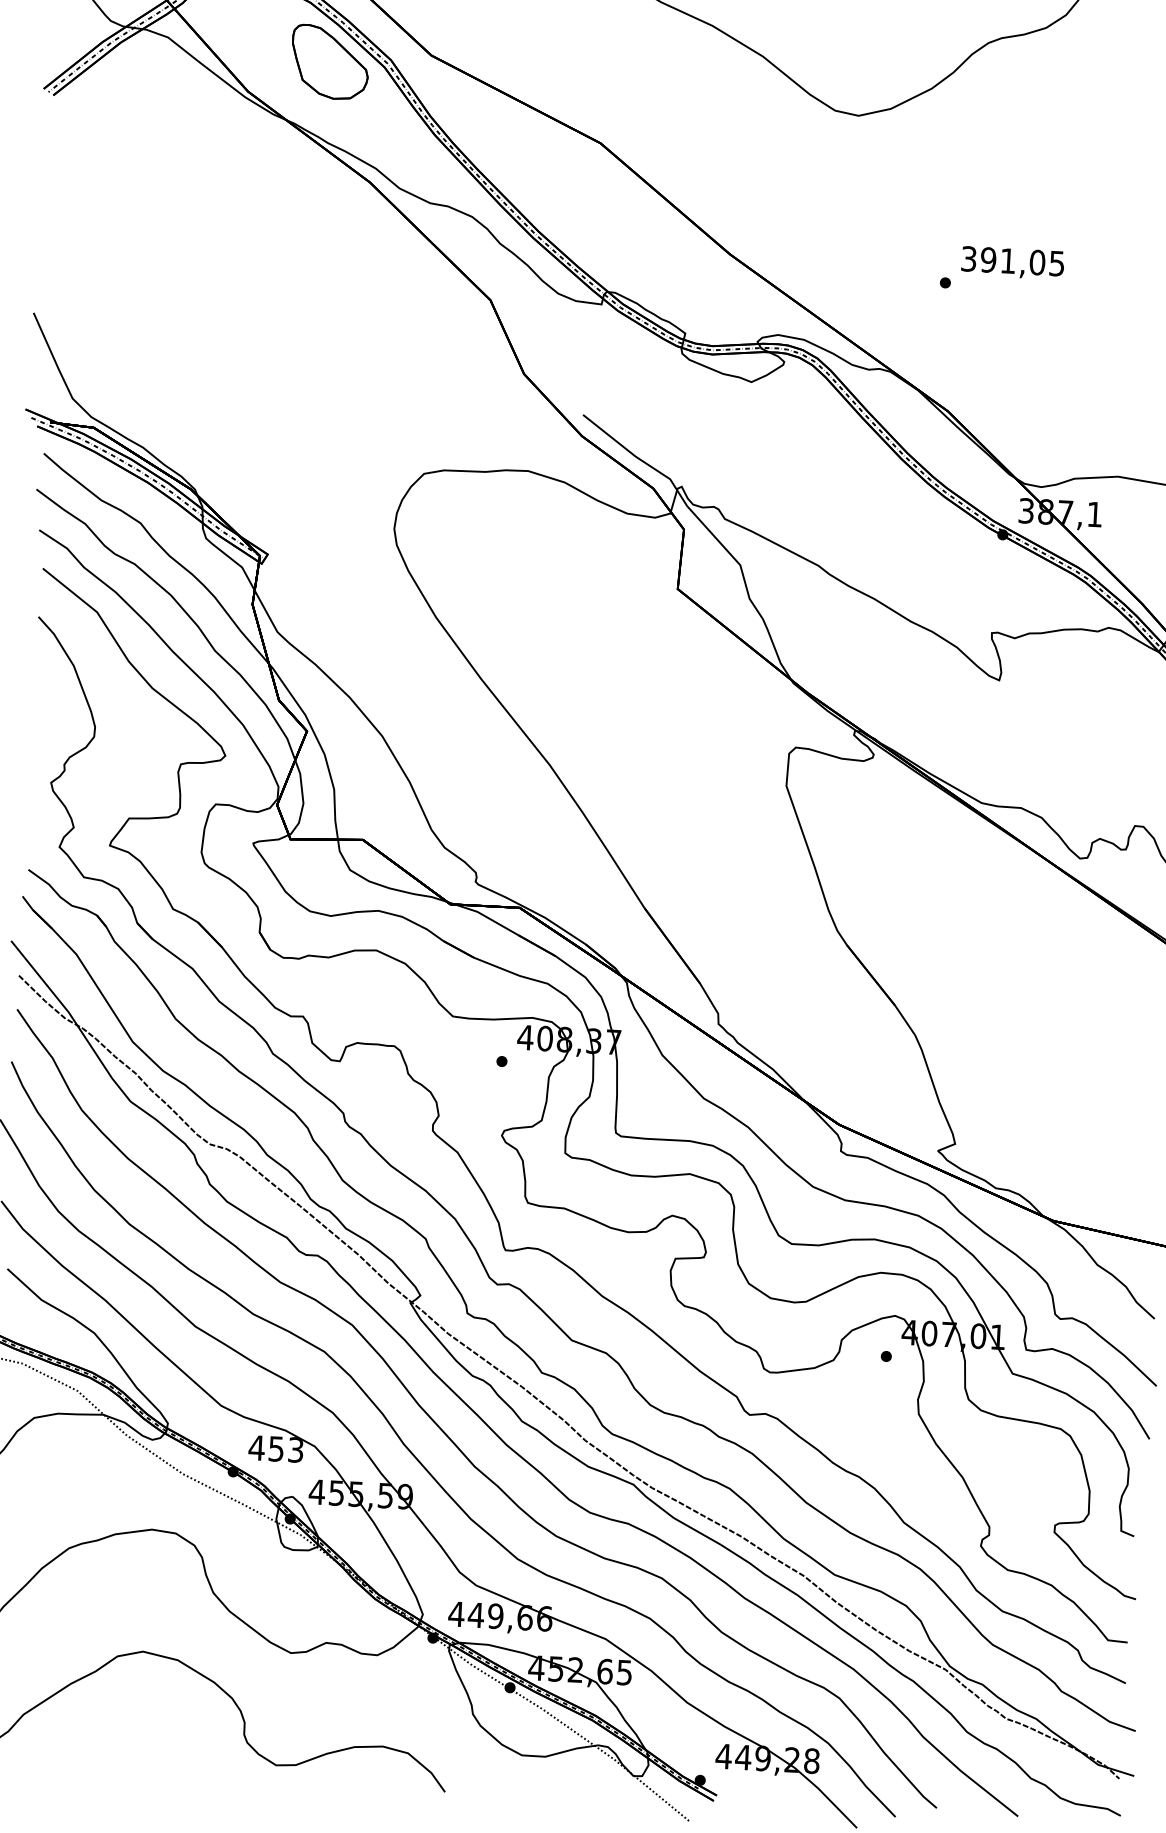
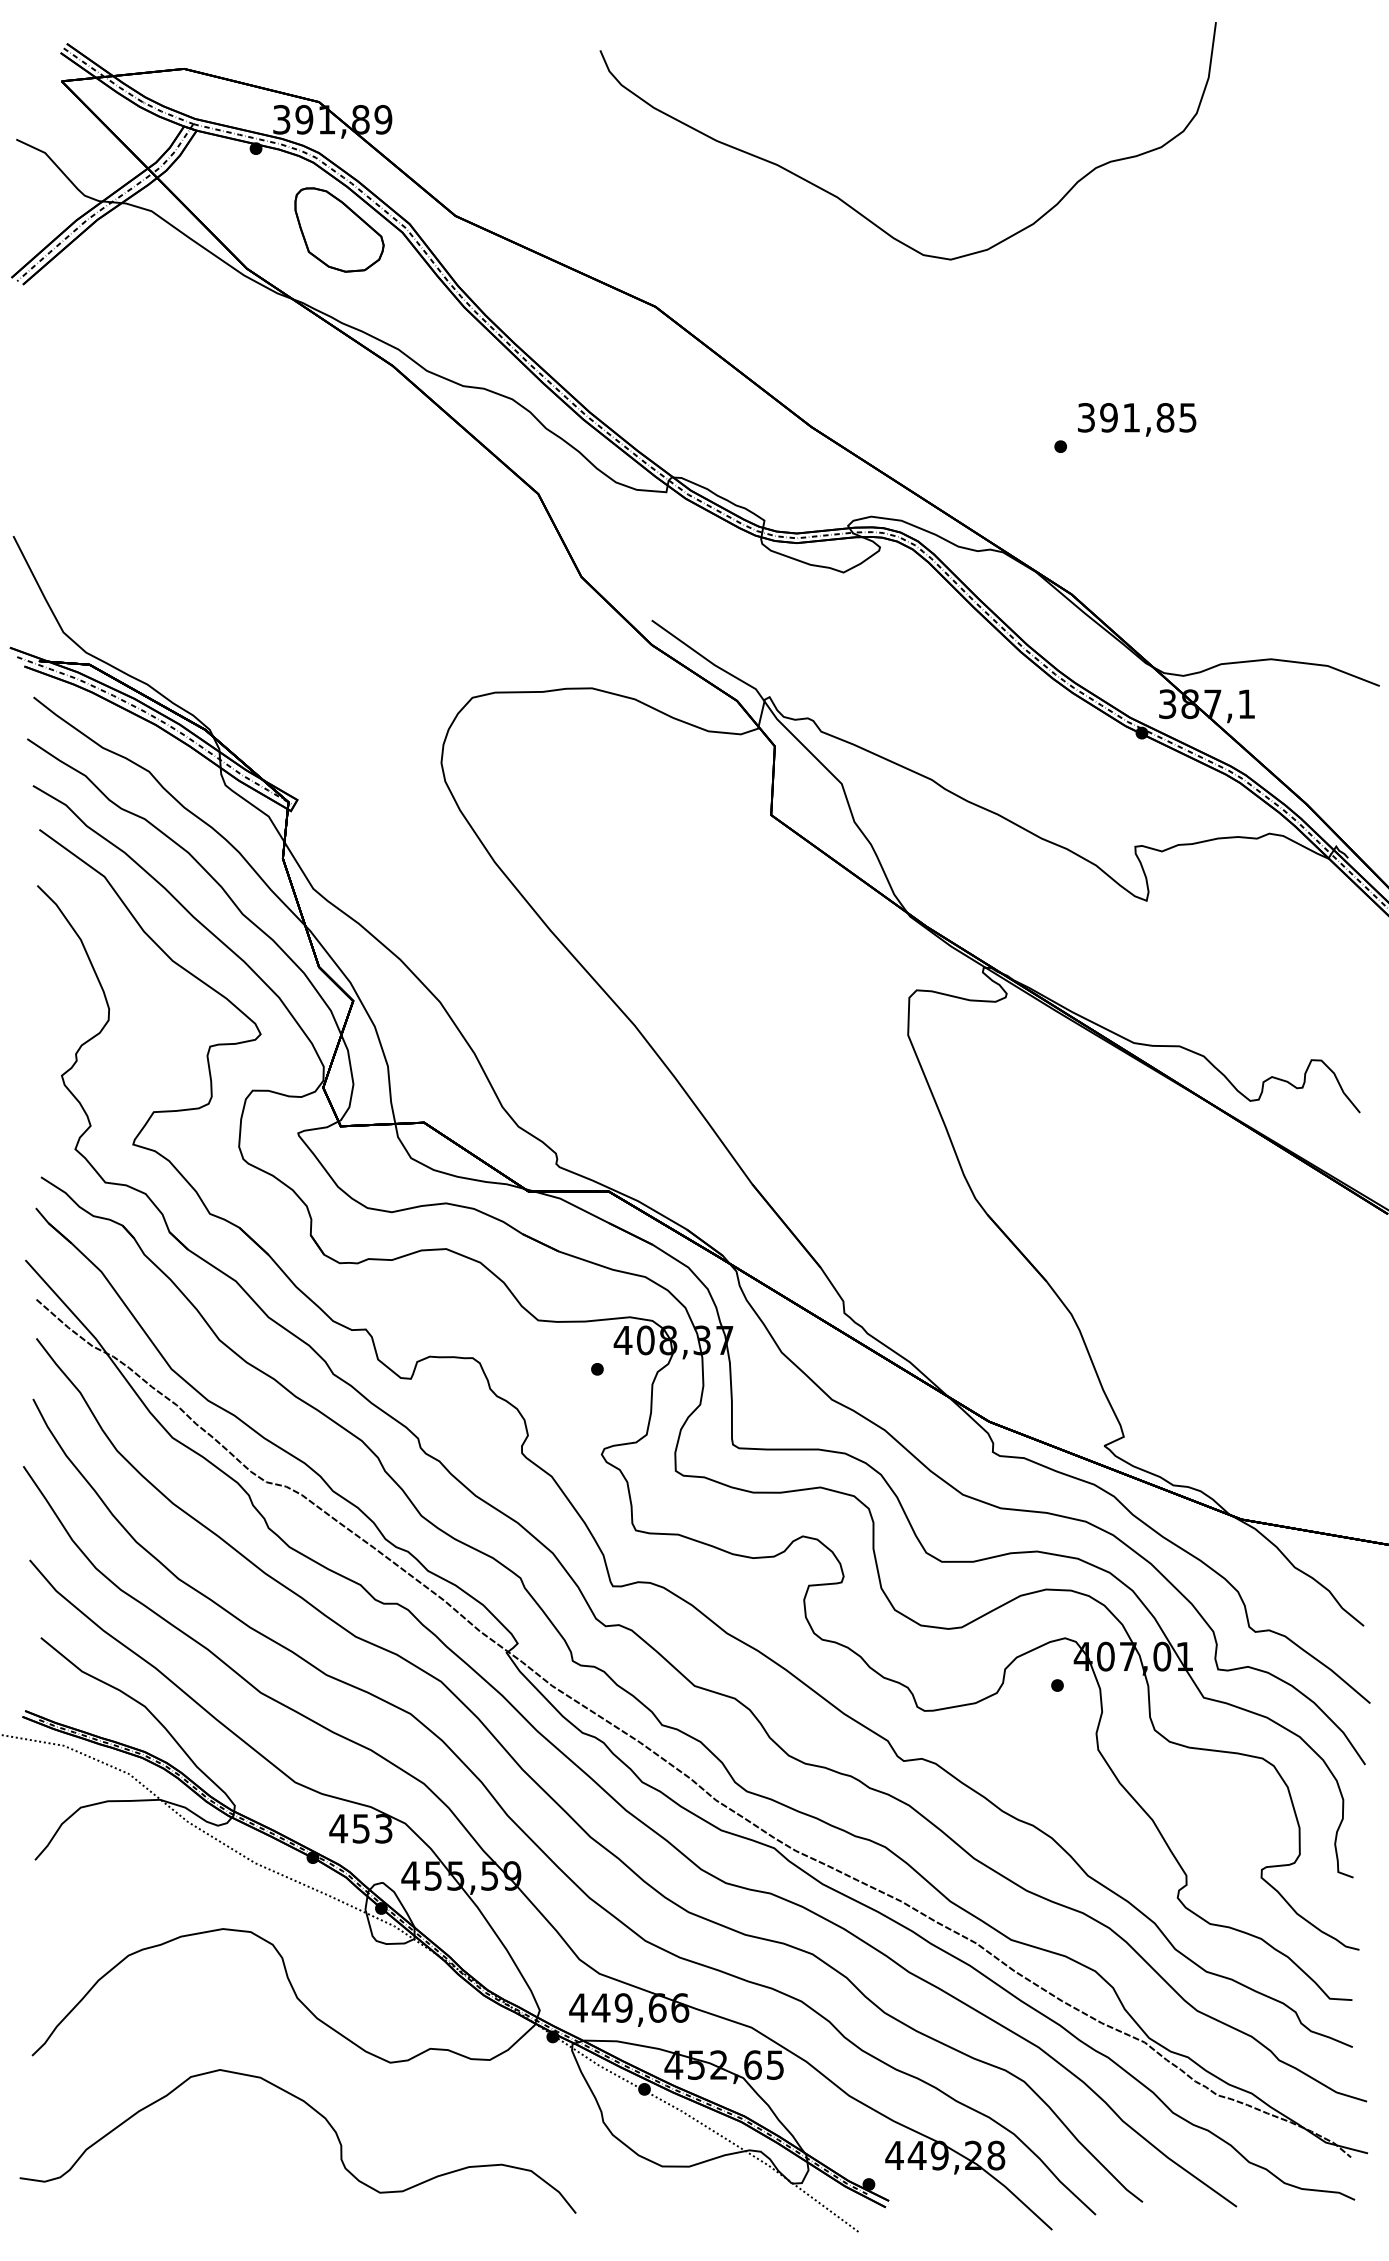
text: (1037, 262) -> (1165, 417), 391,05 -> 391,85

